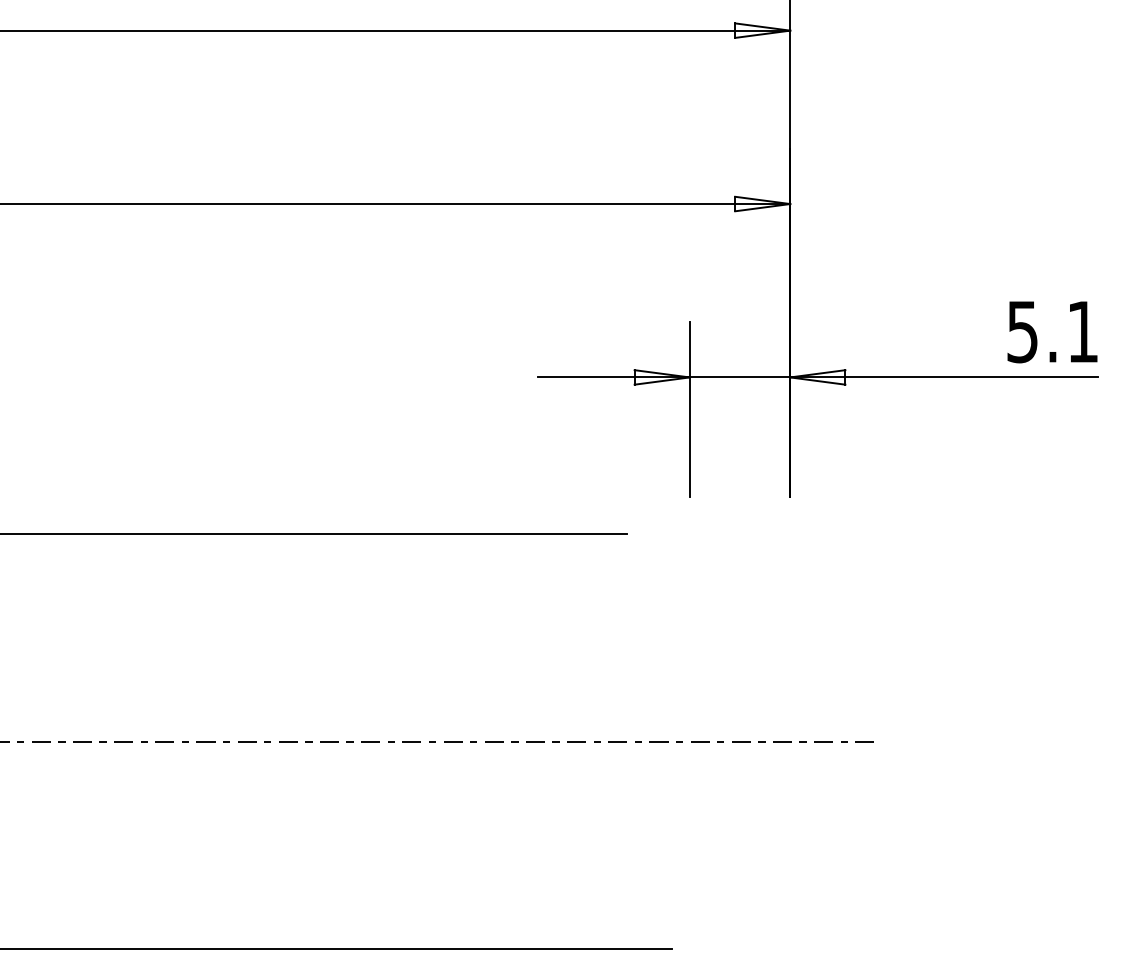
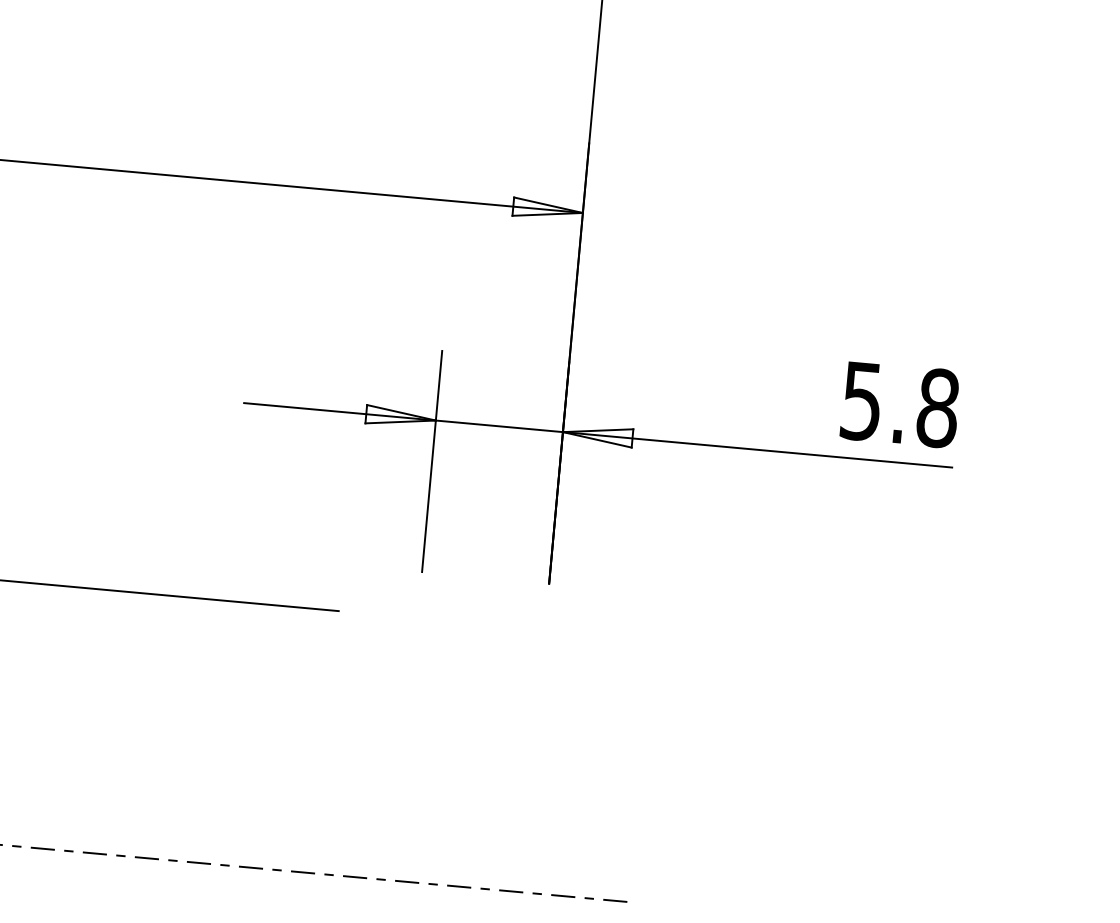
text: (1082, 331) -> (937, 407), 5.1 -> 5.8

